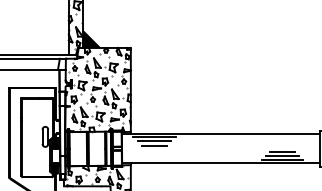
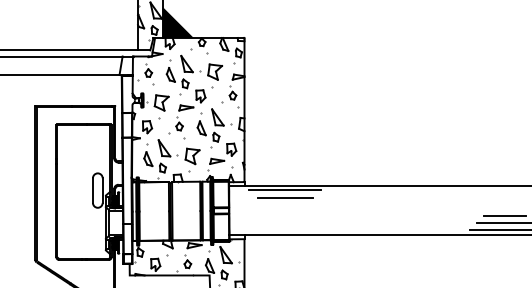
line: (154, 145) -> (285, 205), removed

